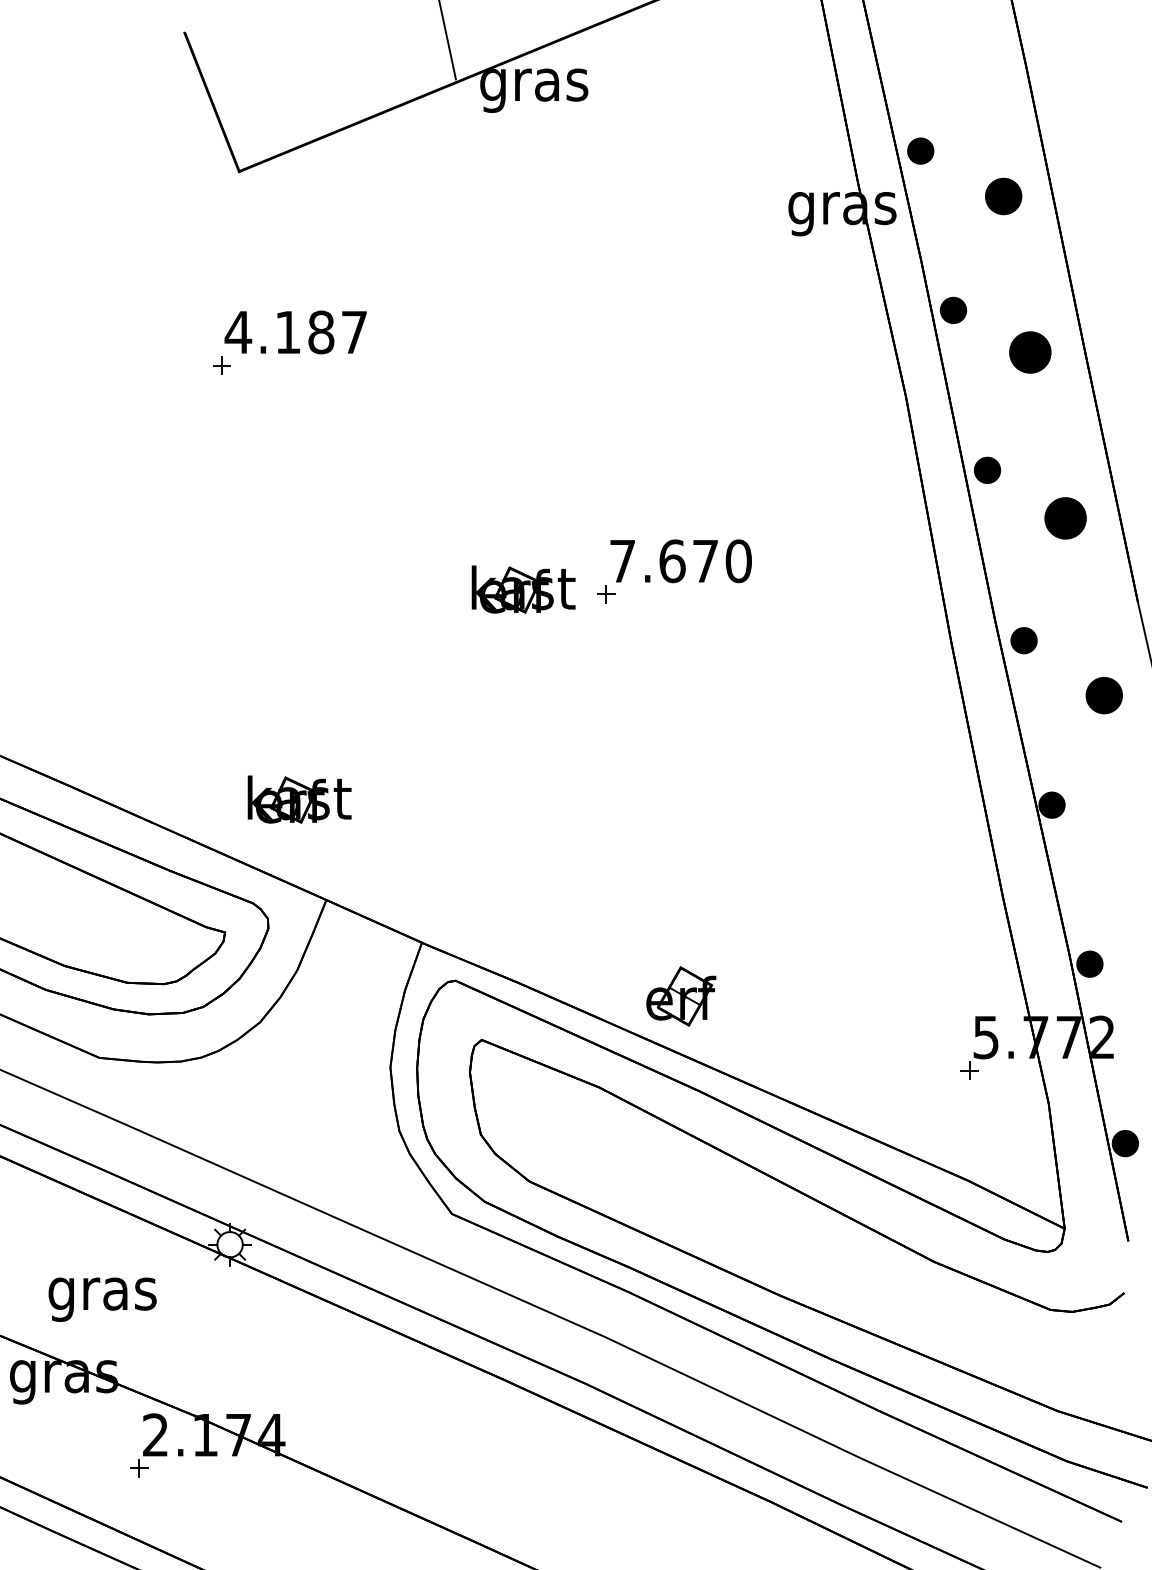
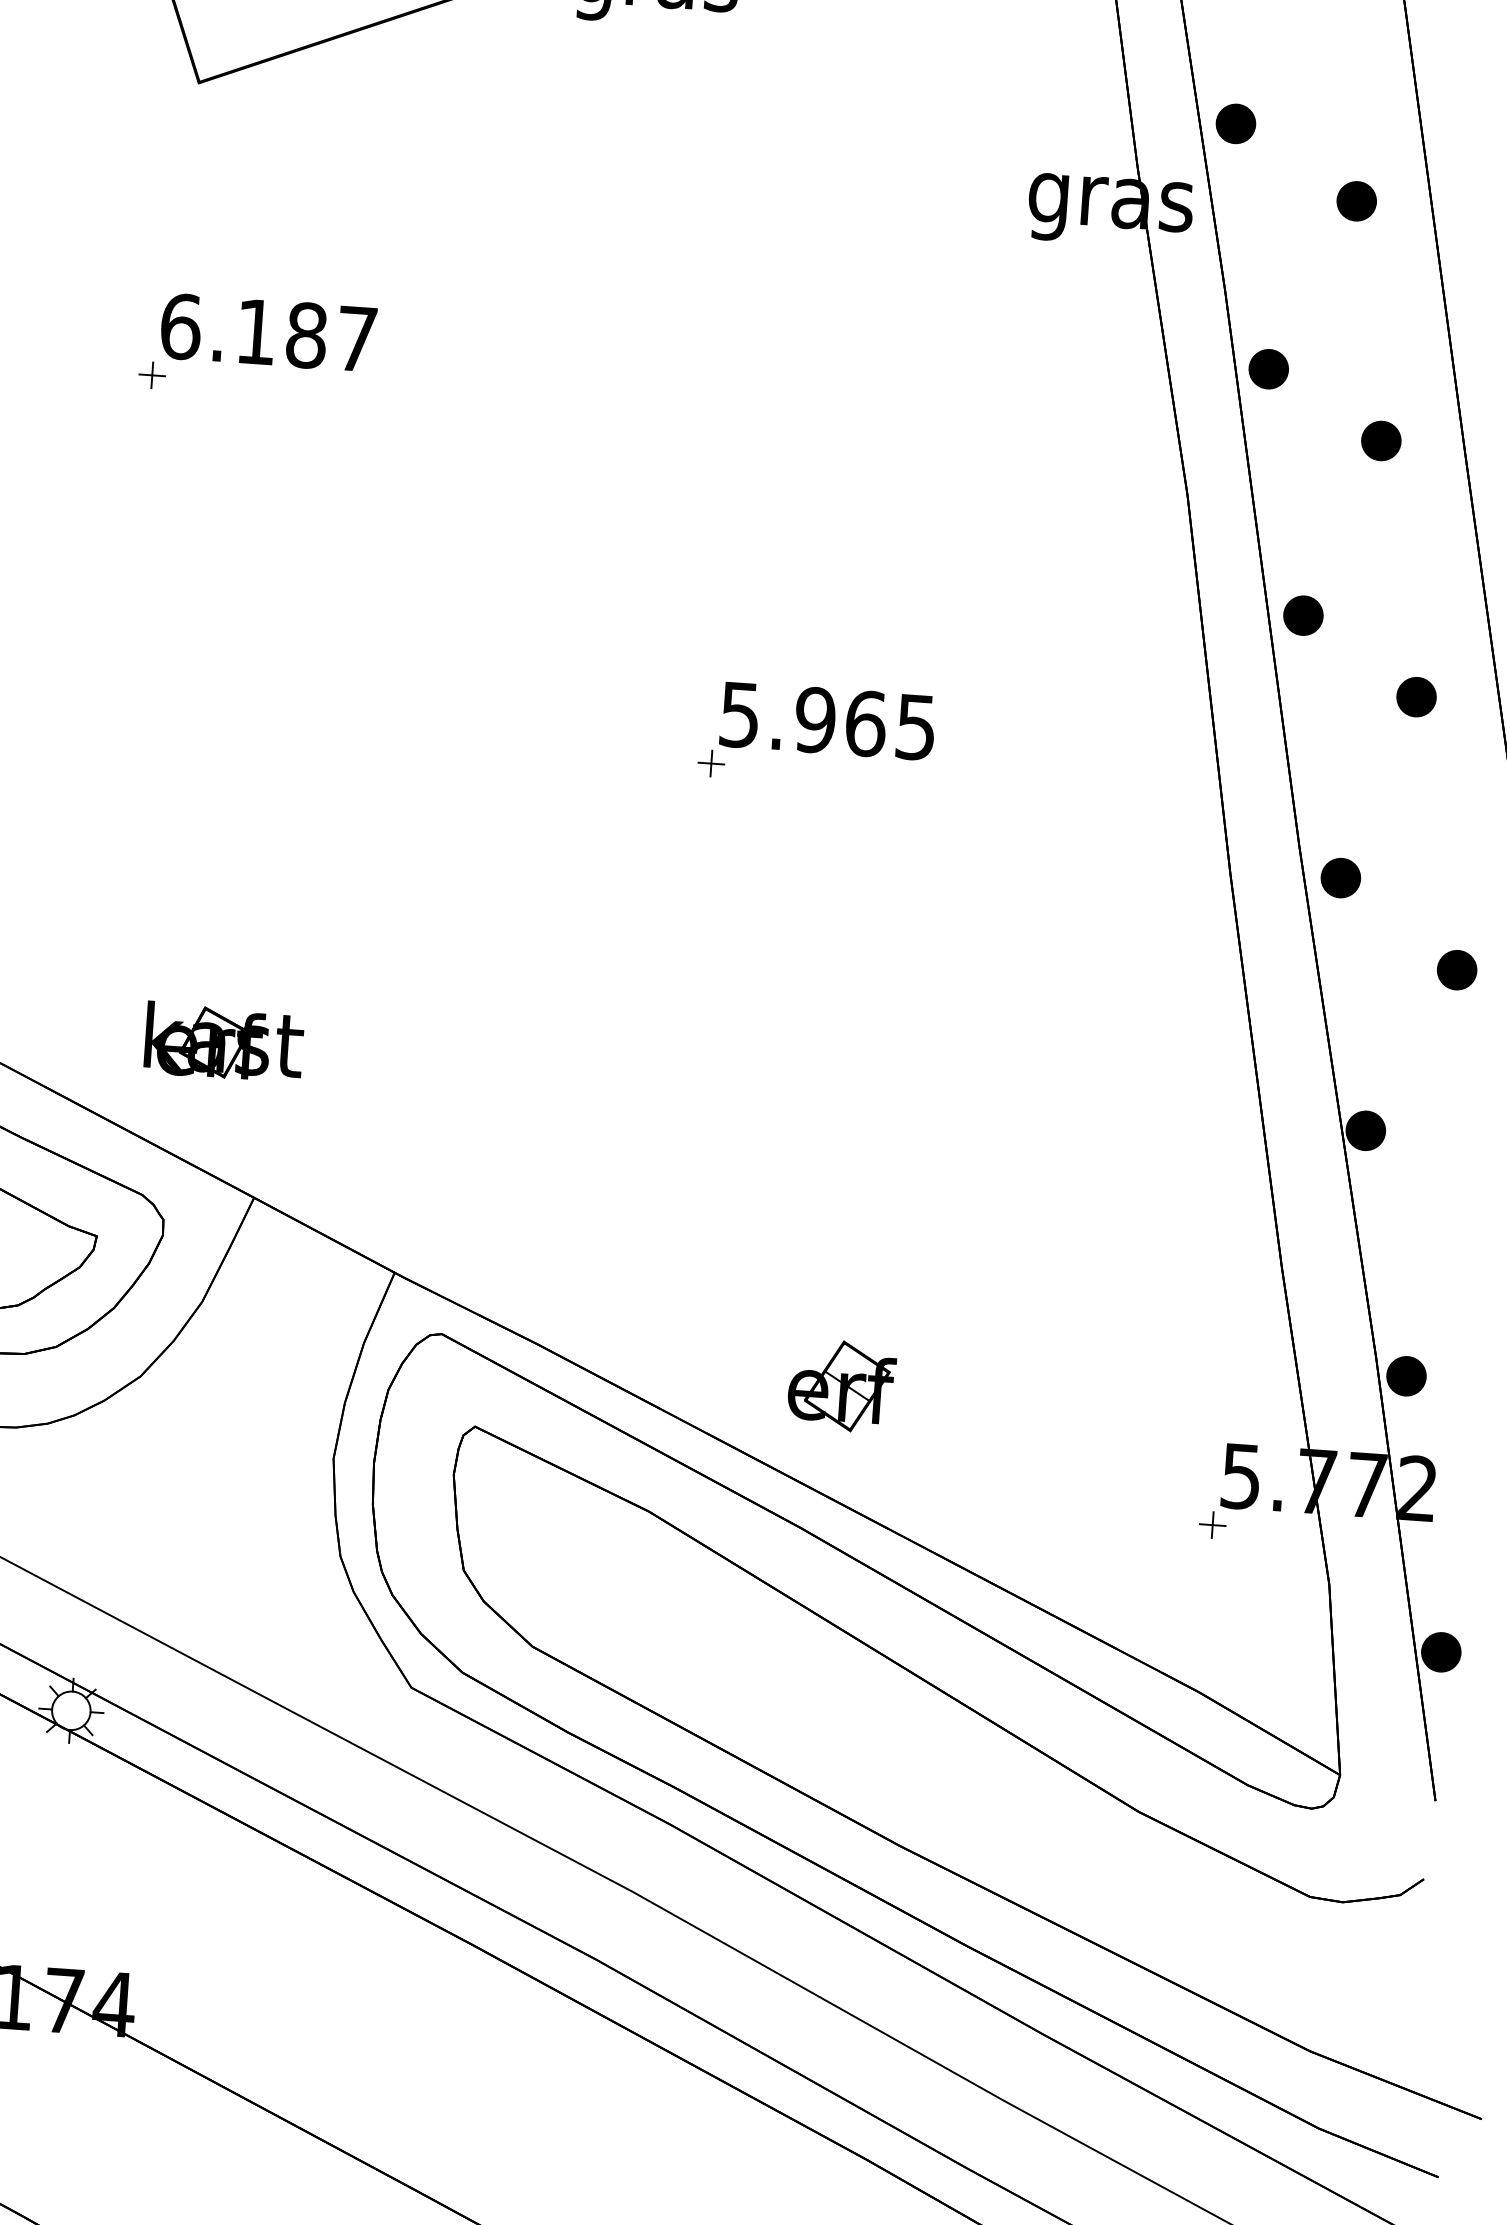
part: (1002, 195) -> (1355, 199), size x0.71
text: (238, 332) -> (180, 326), 4.187 -> 6.187
part: (1030, 351) -> (1381, 439), size x0.62
part: (1064, 518) -> (1415, 696), size x0.62
text: (680, 561) -> (827, 721), 7.670 -> 5.965
part: (523, 589) -> (586, 747), removed
part: (1104, 695) -> (1457, 969), size x0.71
part: (681, 996) -> (842, 1386), moved

